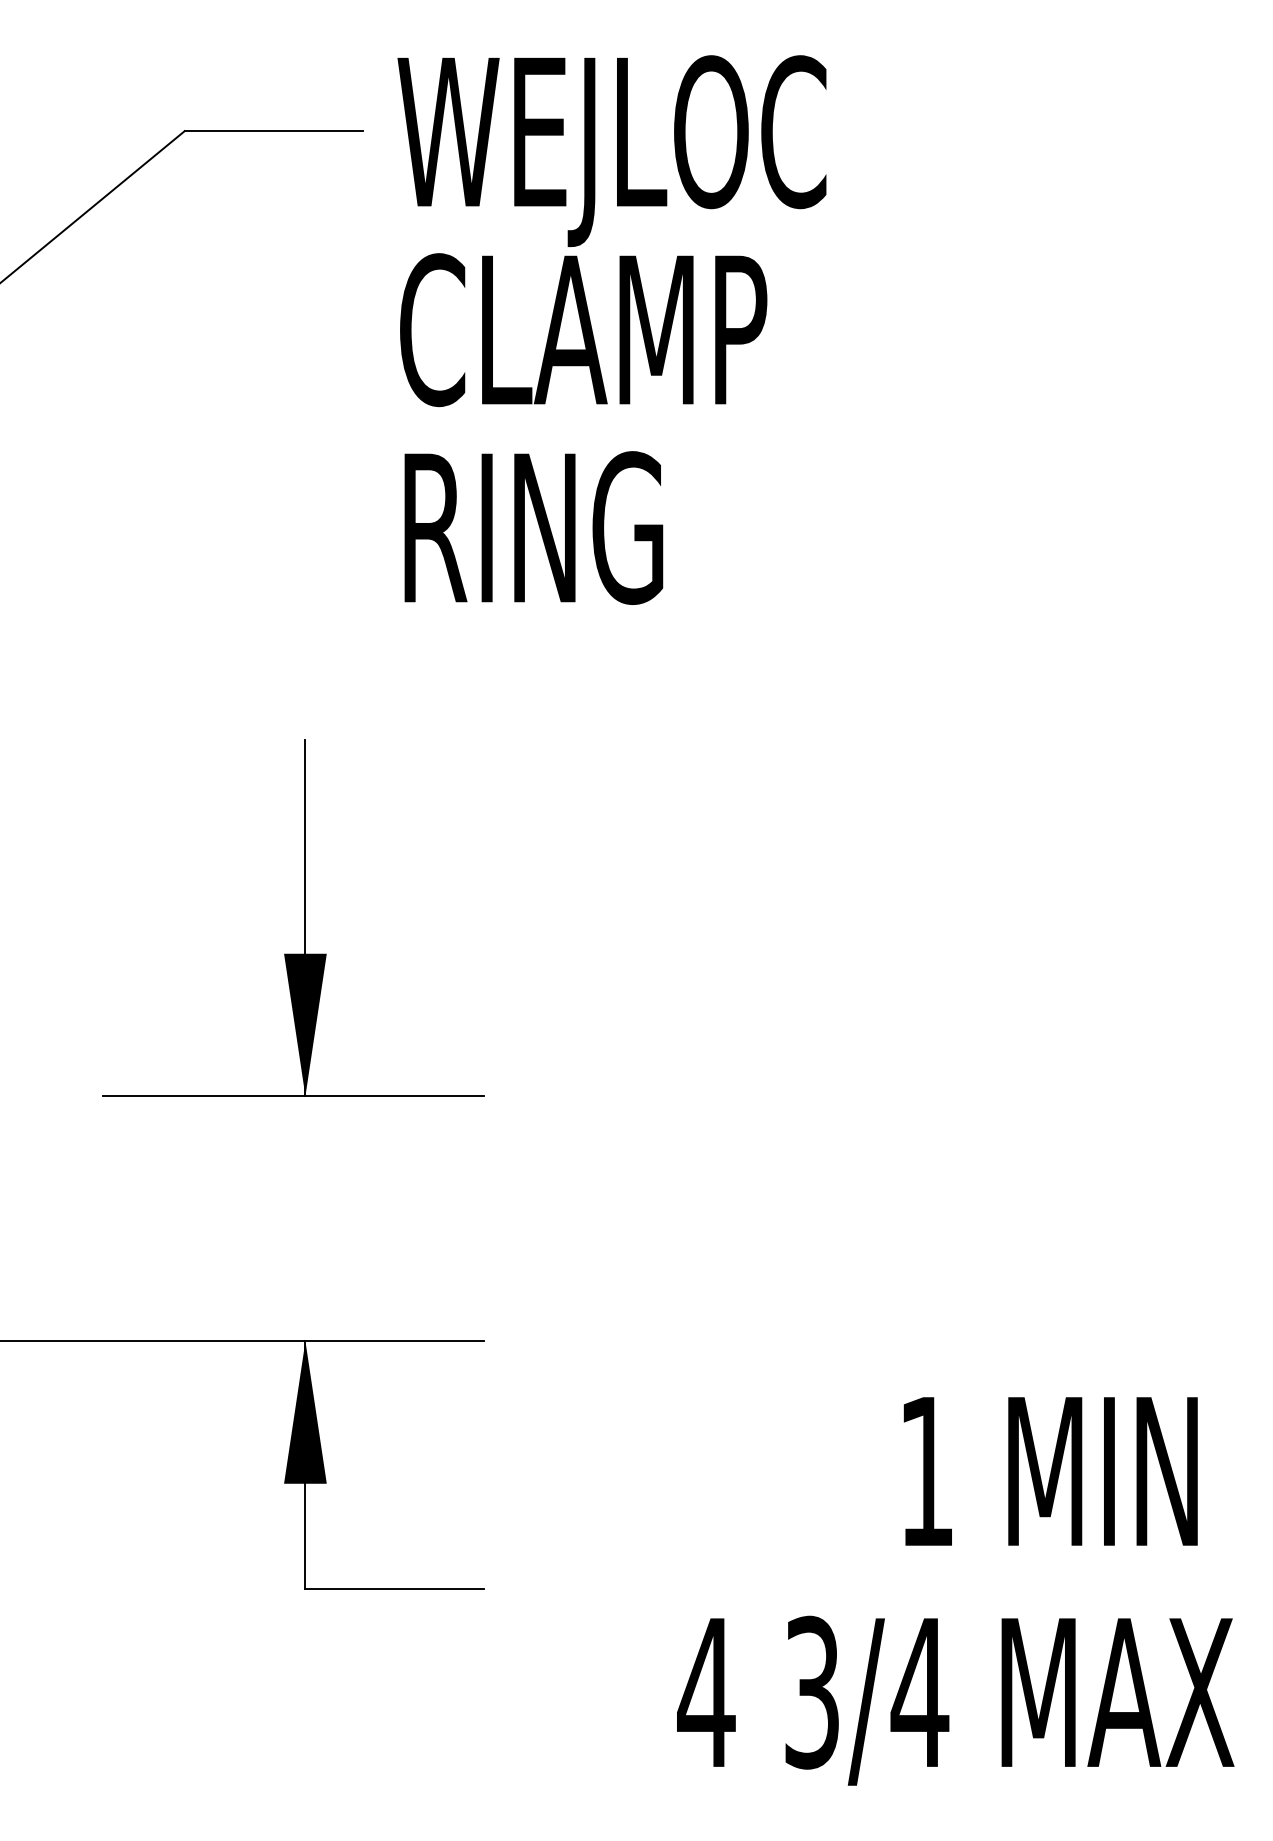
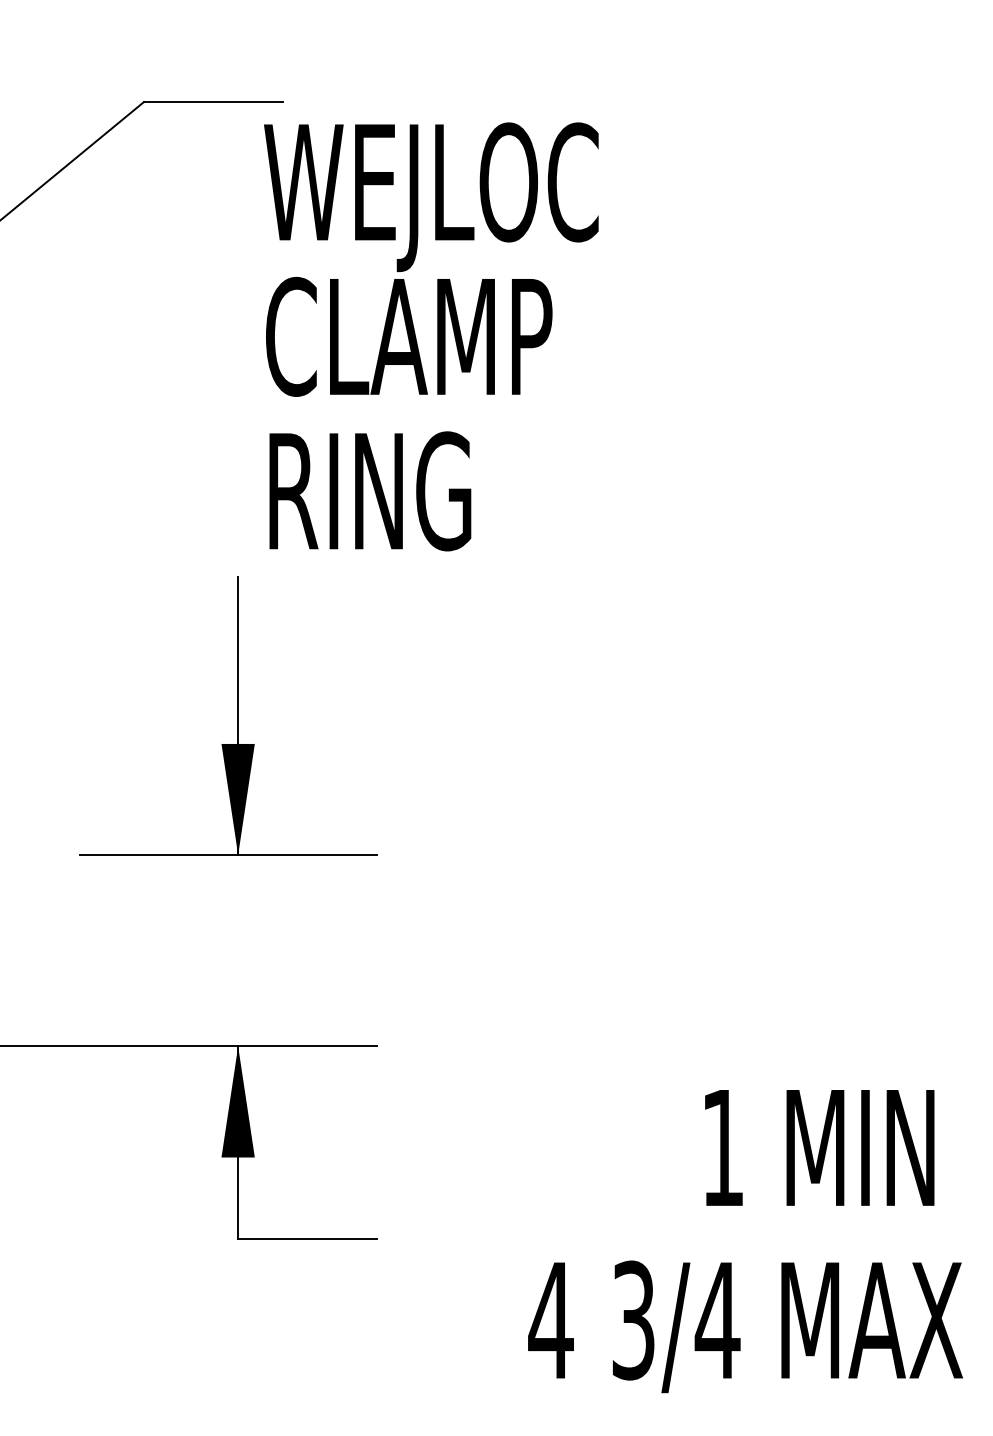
text: (611, 329) -> (430, 336), moved

